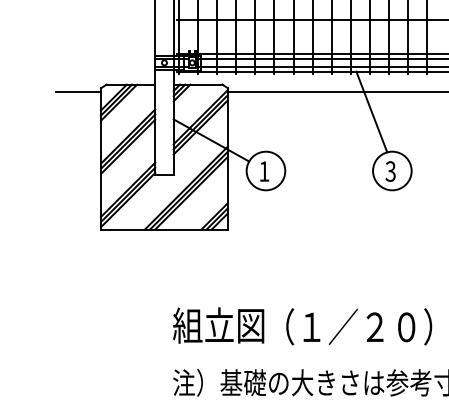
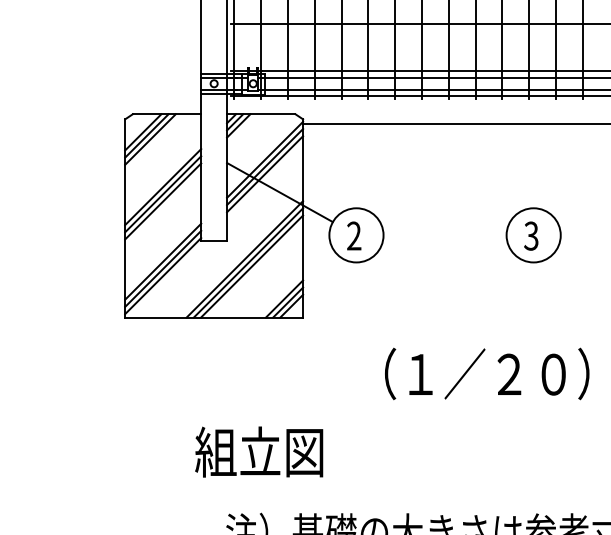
line: (78, 91) -> (93, 123), removed
line: (371, 111) -> (504, 151), removed
text: (264, 171) -> (354, 236), 1 -> 2
text: (218, 325) -> (259, 452), moved
text: (359, 326) -> (487, 373), moved

